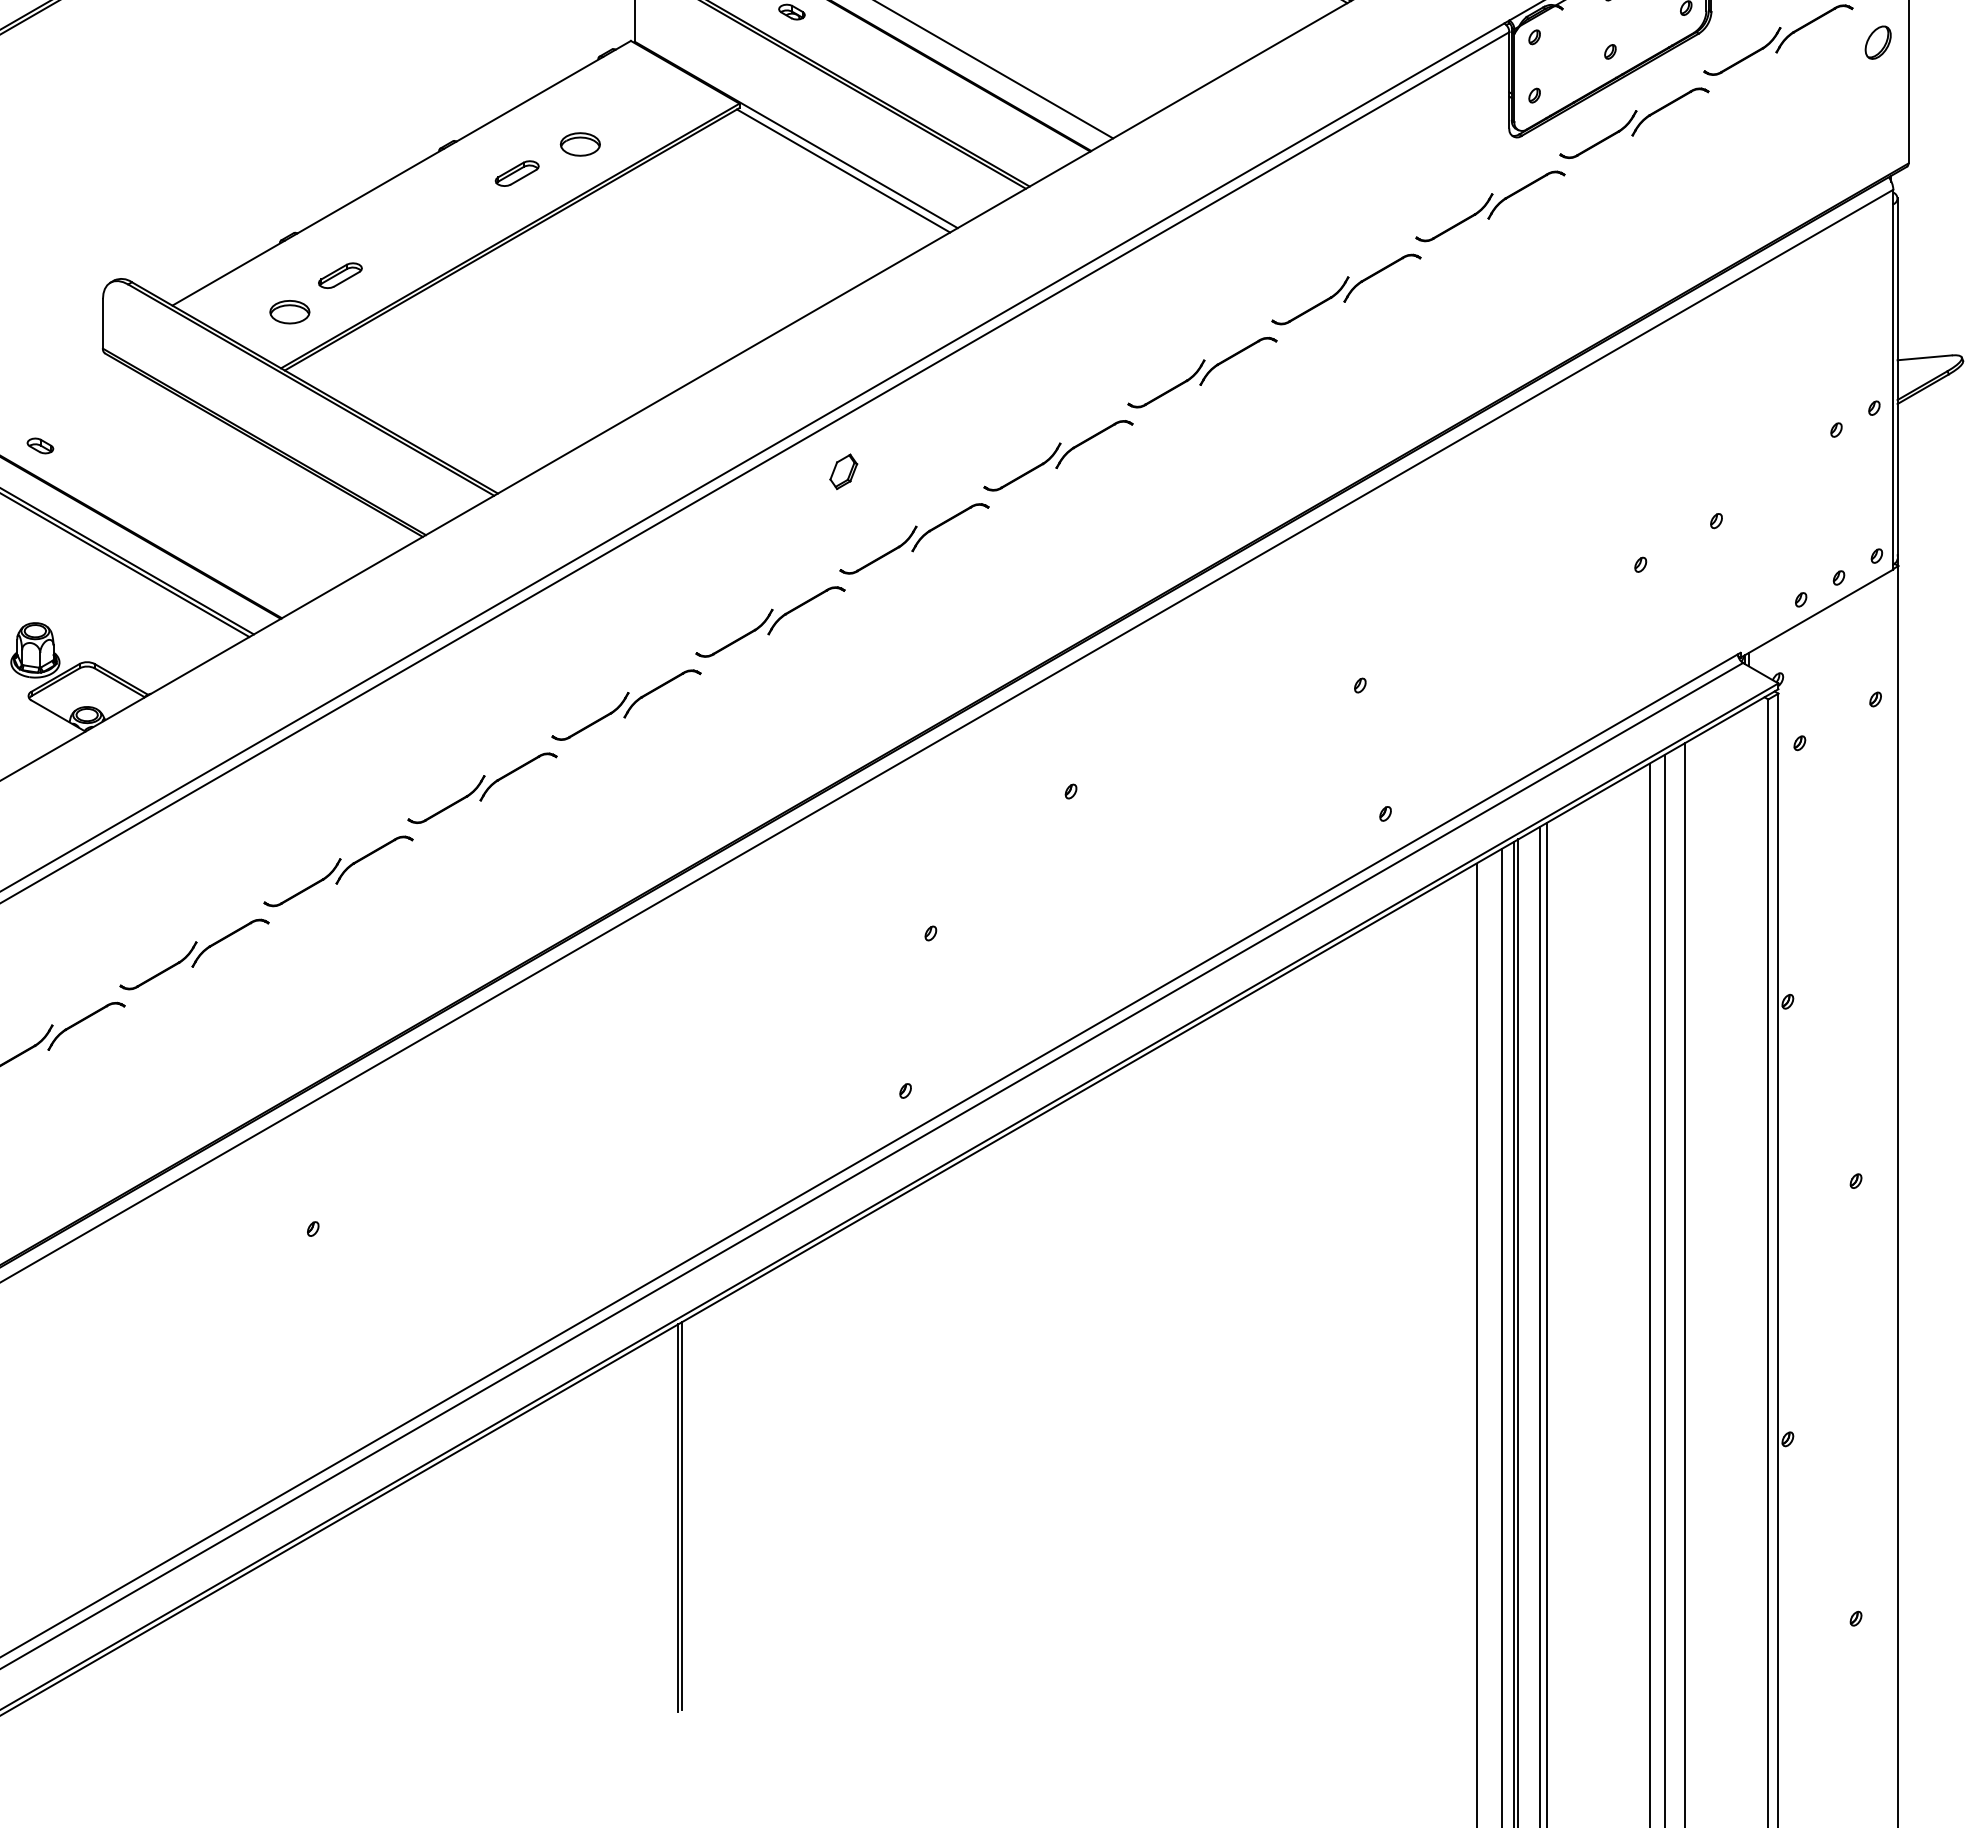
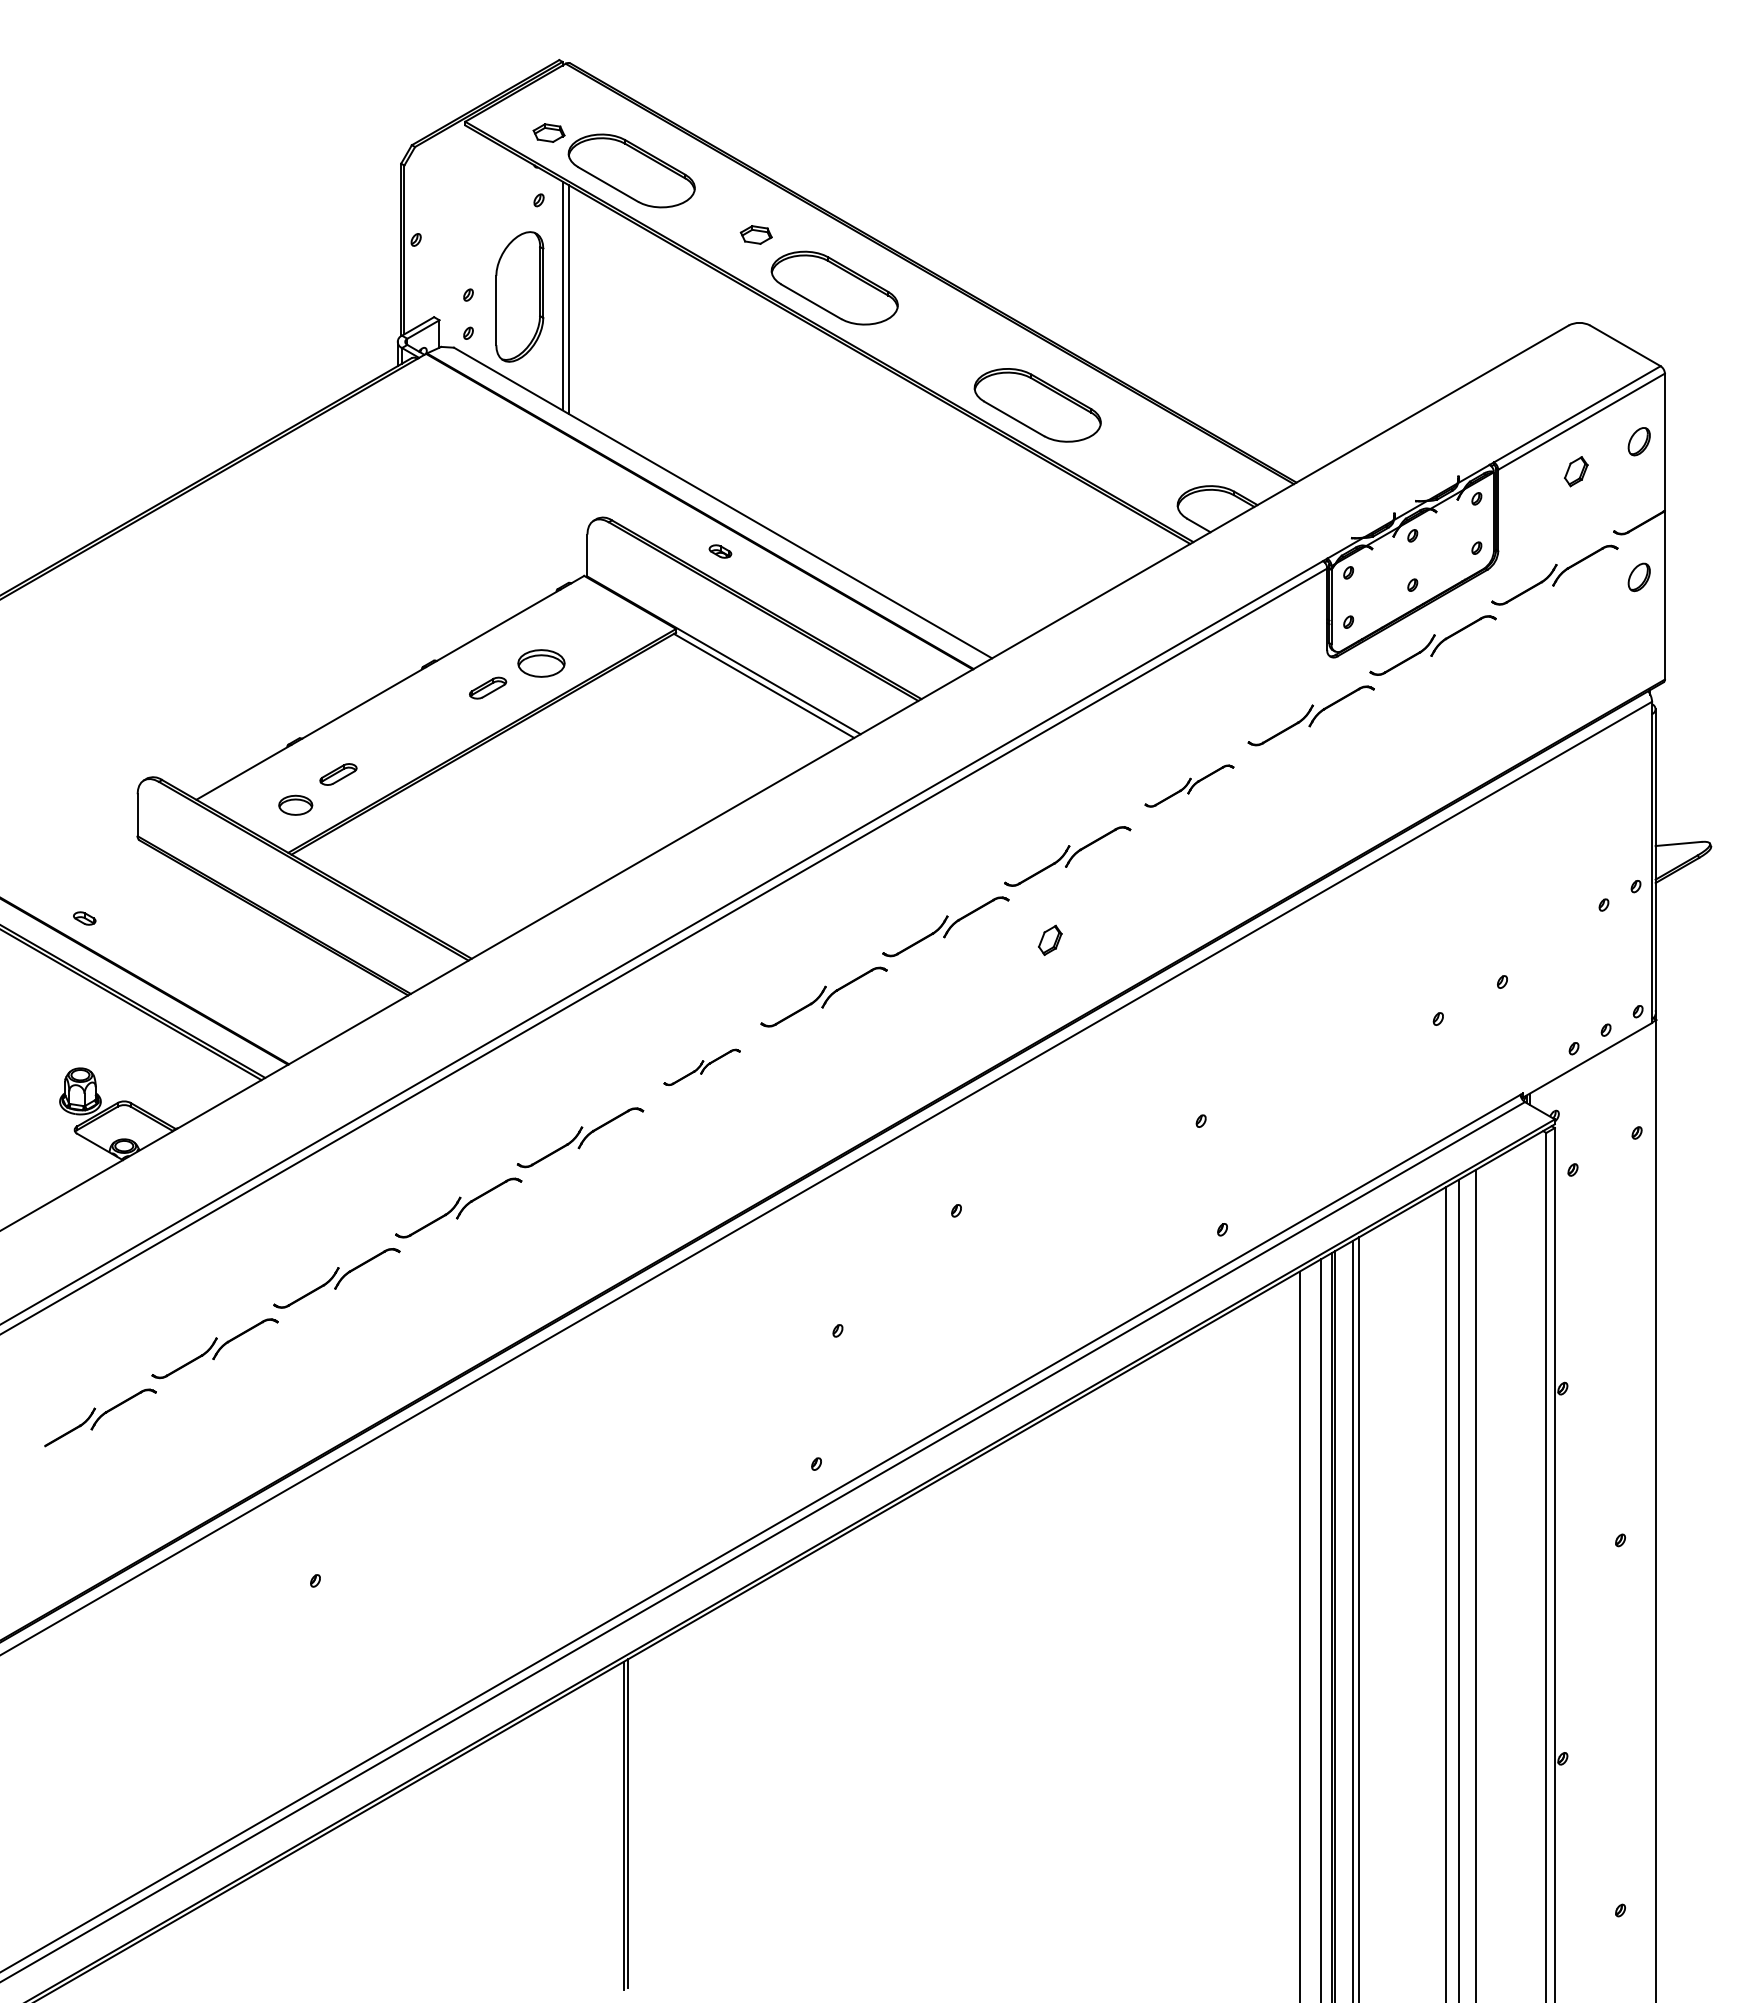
part: (580, 144) -> (541, 663), size x1.4
part: (1346, 288) -> (1189, 785), size x0.7
part: (844, 470) -> (1050, 939), moved
part: (769, 622) -> (701, 1067), size x0.6

